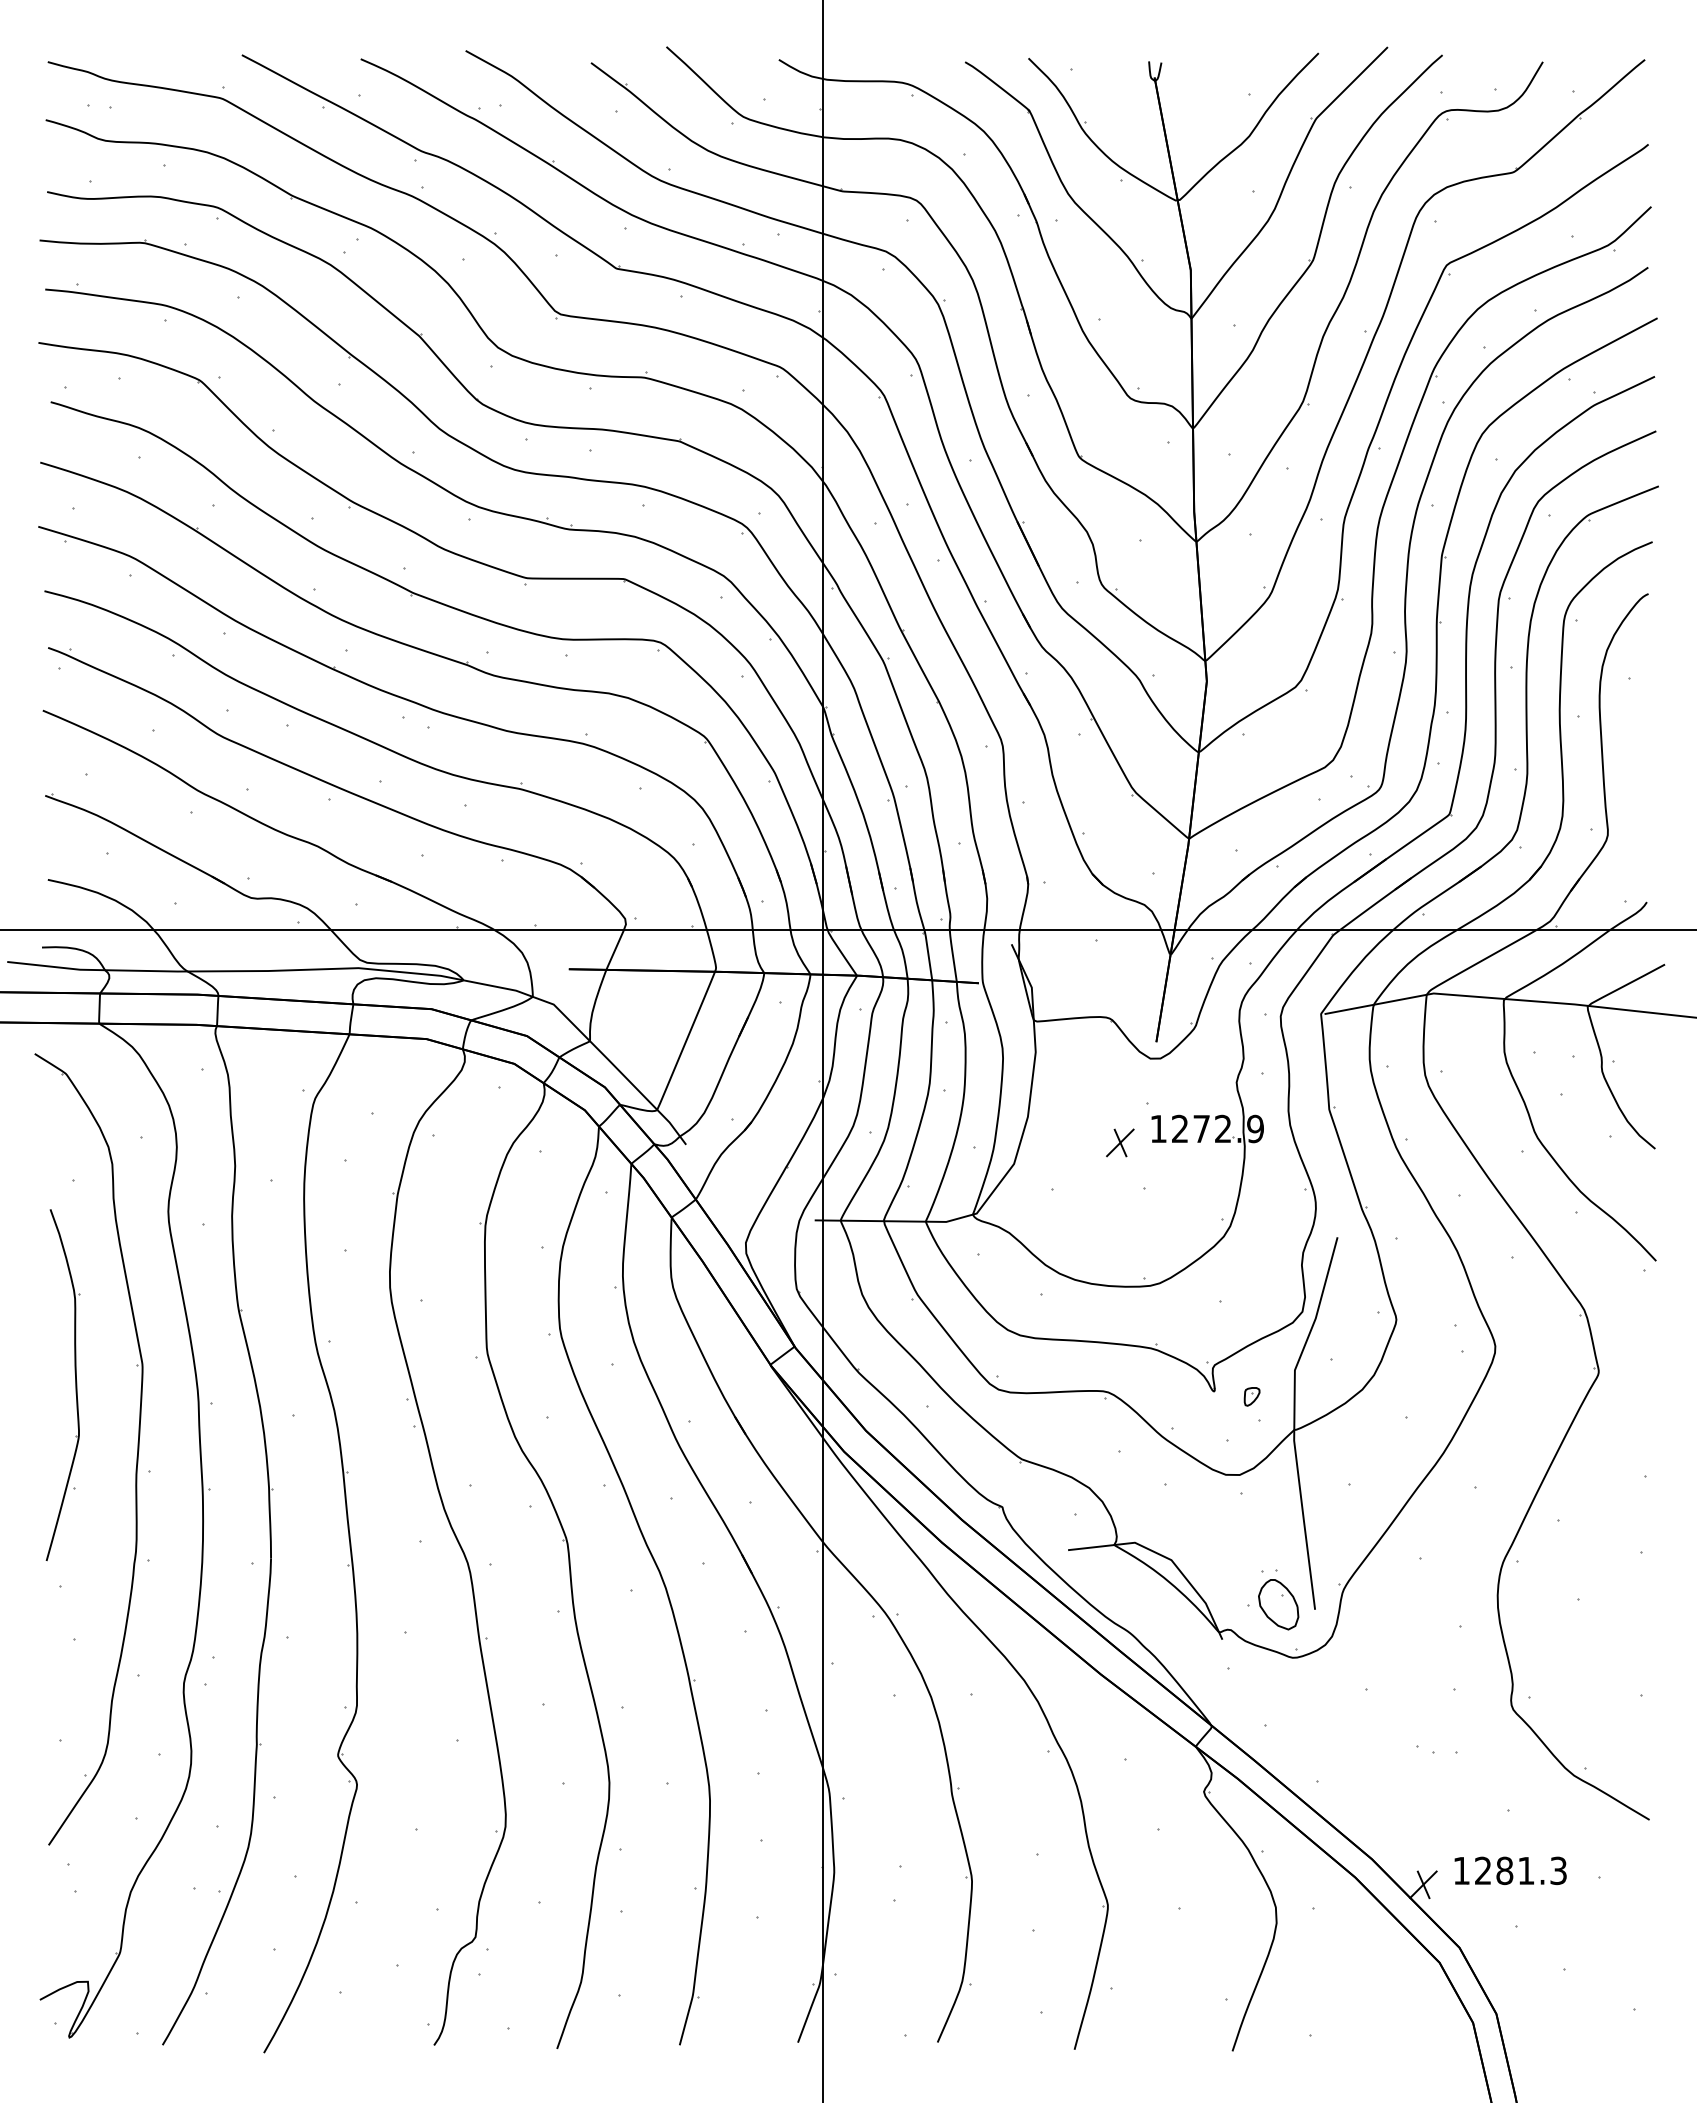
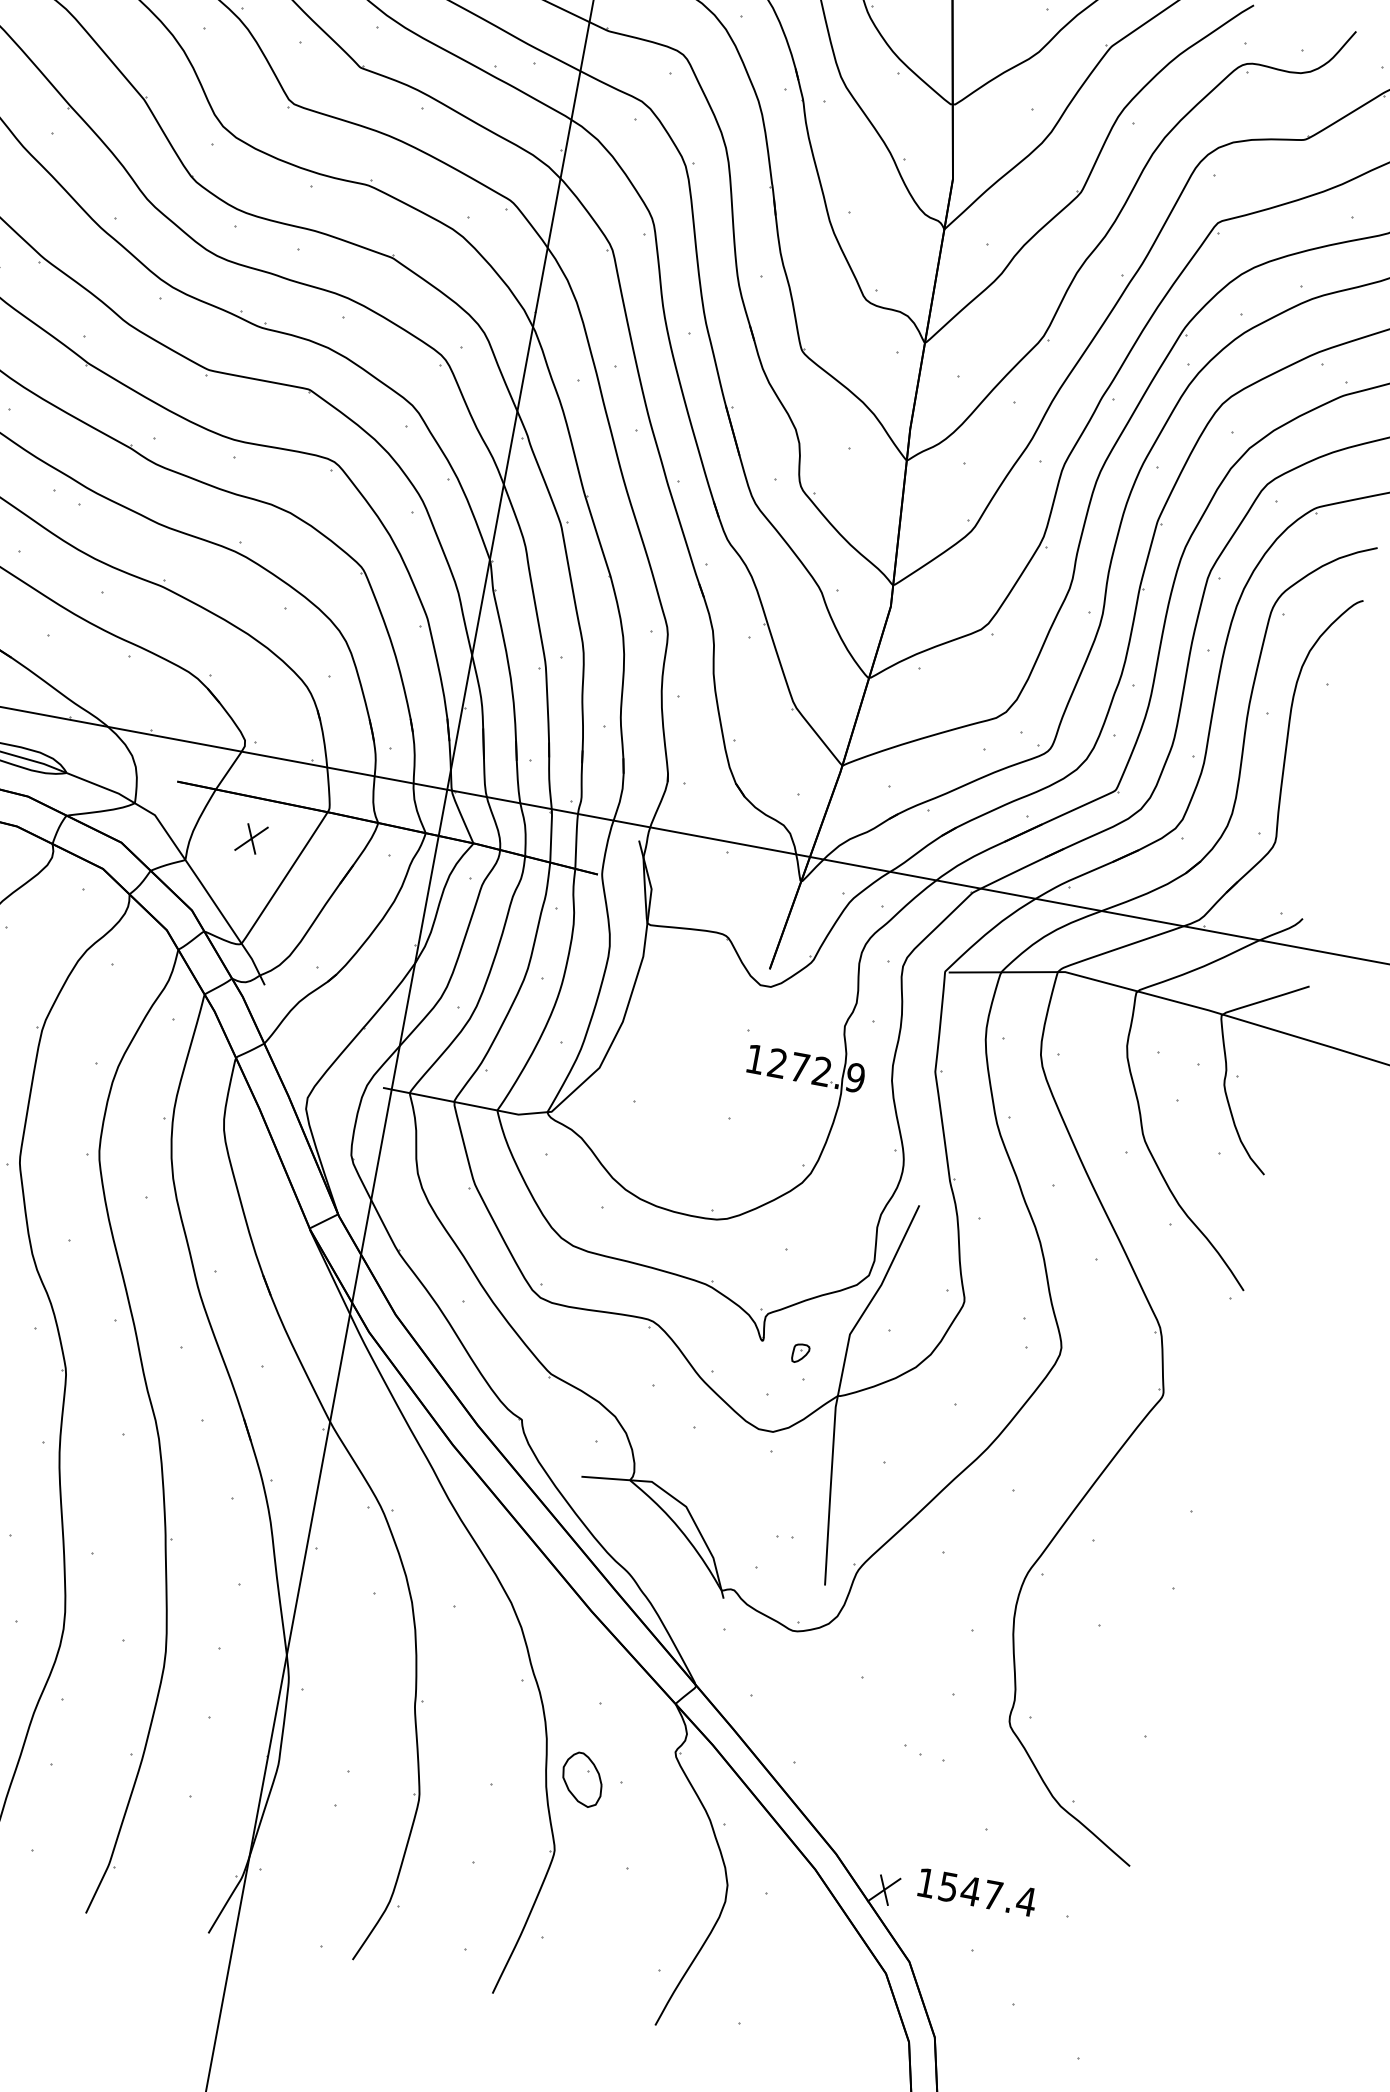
part: (1120, 1142) -> (251, 838), moved
part: (1278, 1604) -> (582, 1779), moved
text: (1521, 1870) -> (988, 1894), 1281.3 -> 1547.4

